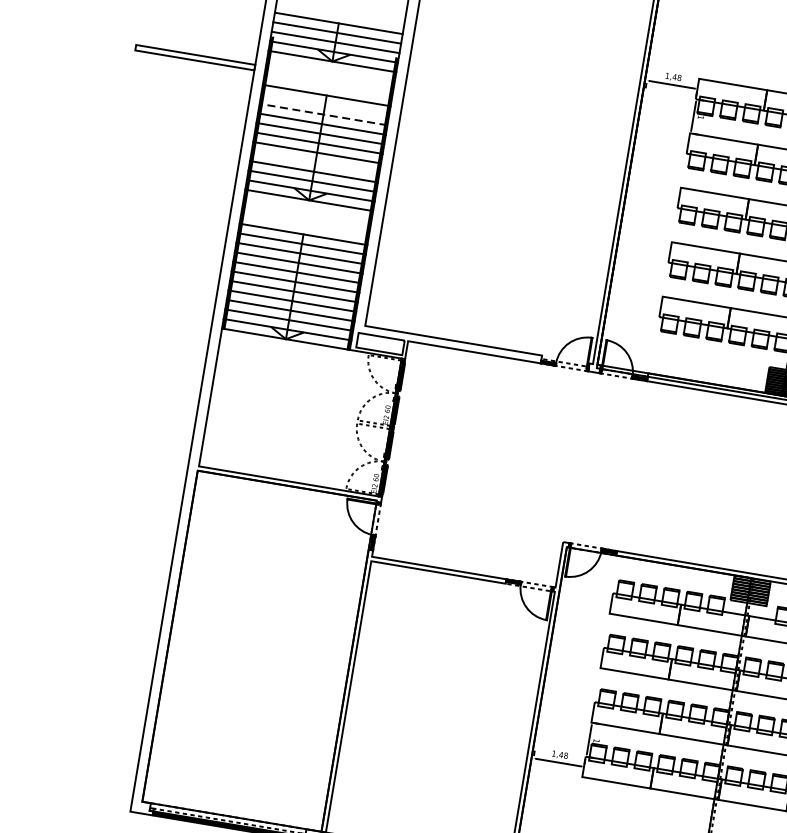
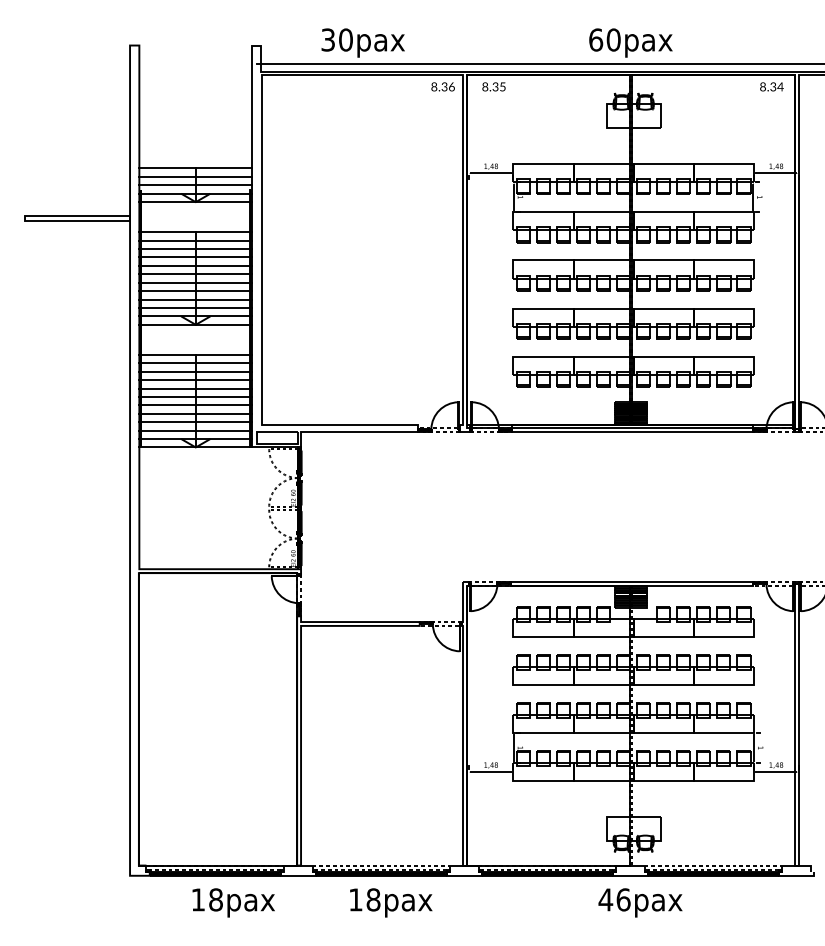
line: (324, 104) -> (195, 240), added
line: (323, 115) -> (195, 249), dashed -> solid
line: (315, 162) -> (195, 291), added

